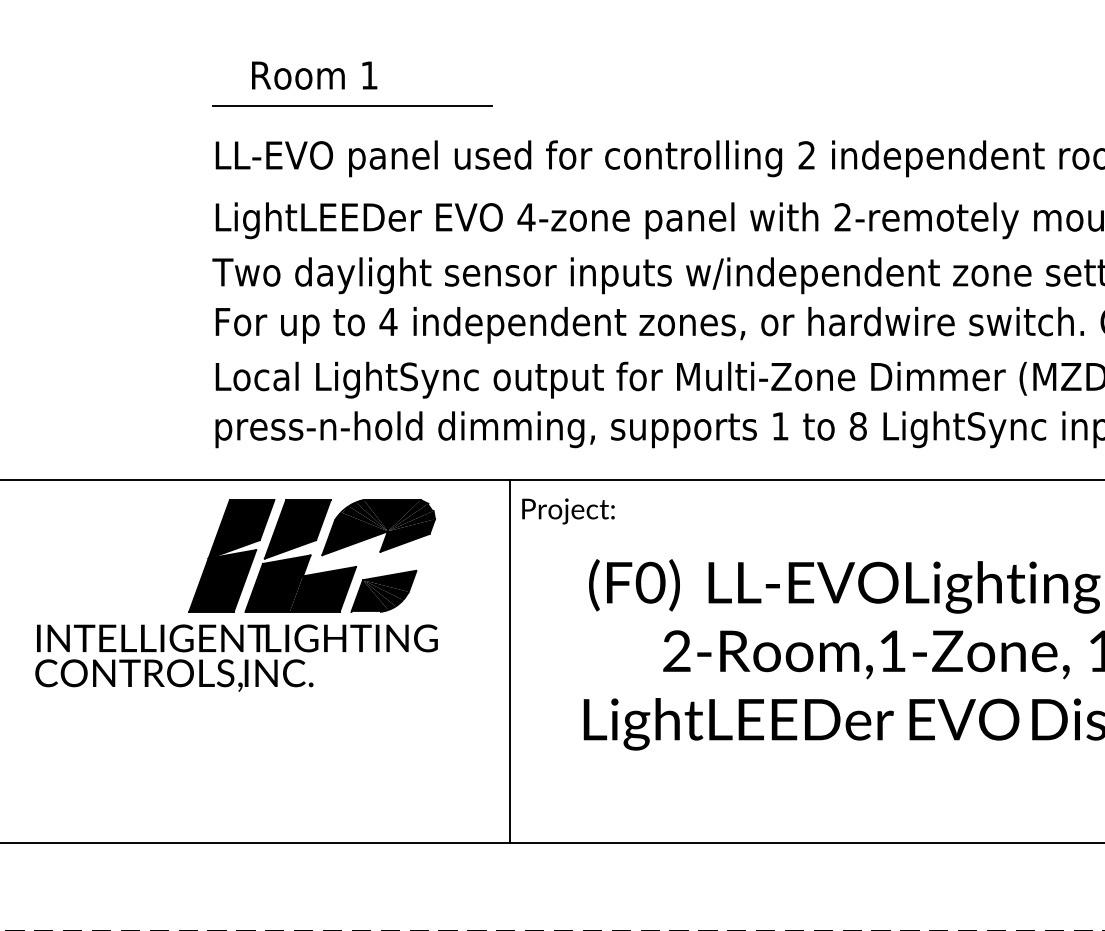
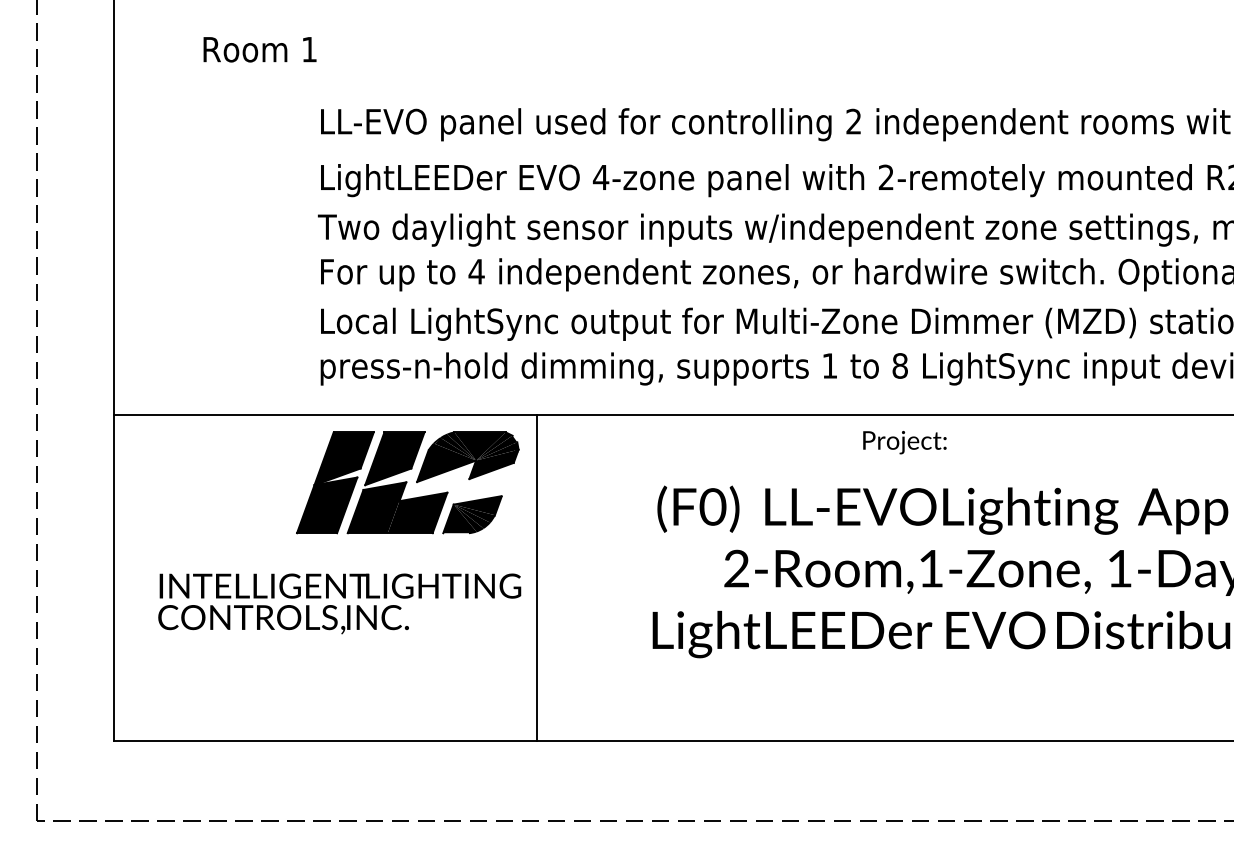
text: (313, 75) -> (259, 49), moved
line: (352, 106) -> (444, 77), removed
text: (568, 511) -> (904, 442), moved
text: (236, 657) -> (339, 603), moved
line: (509, 661) -> (536, 577), moved

